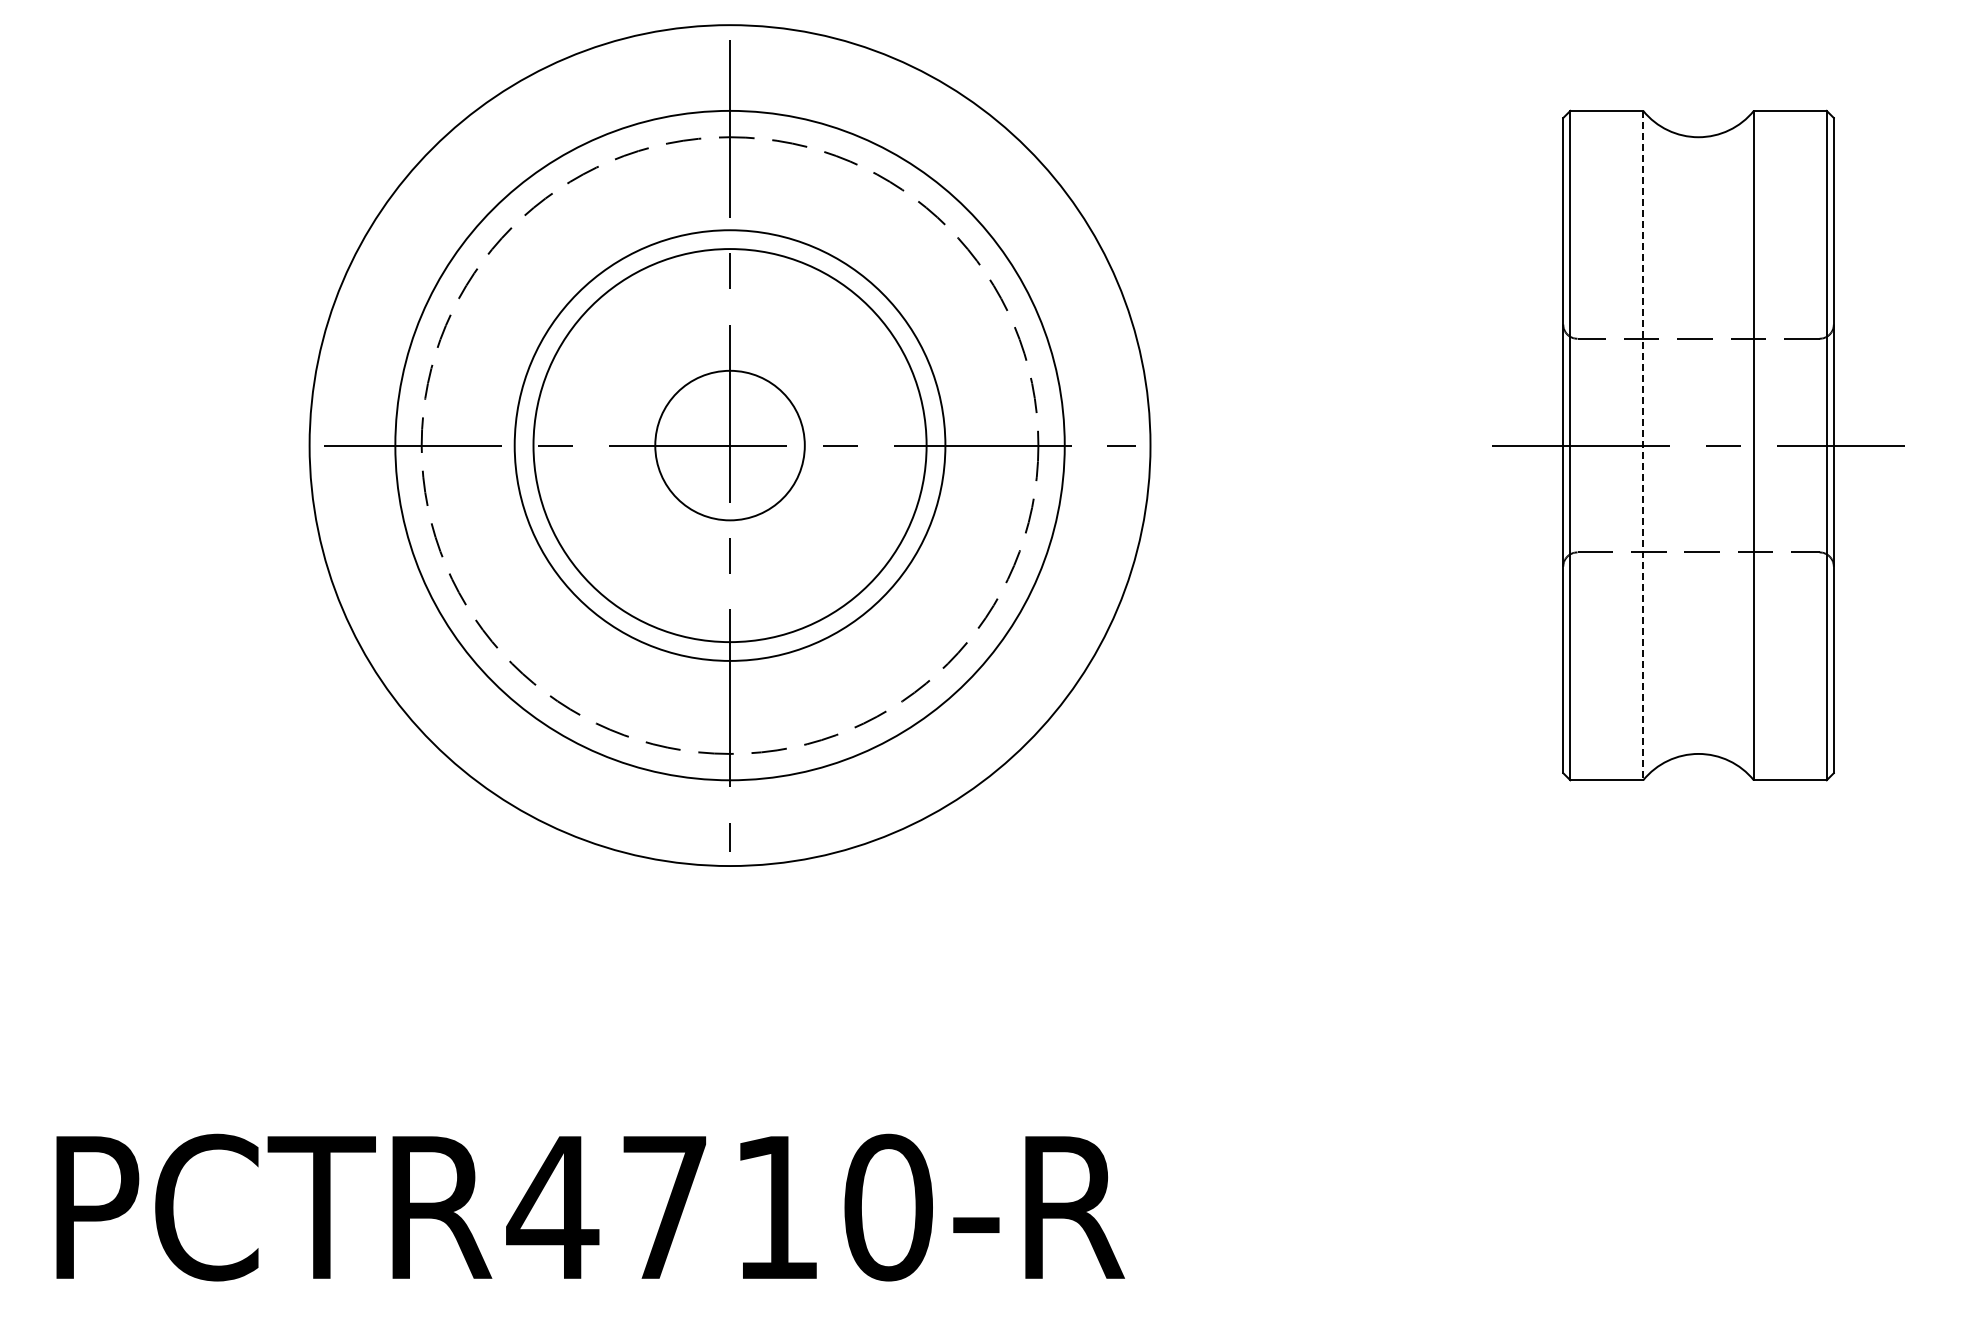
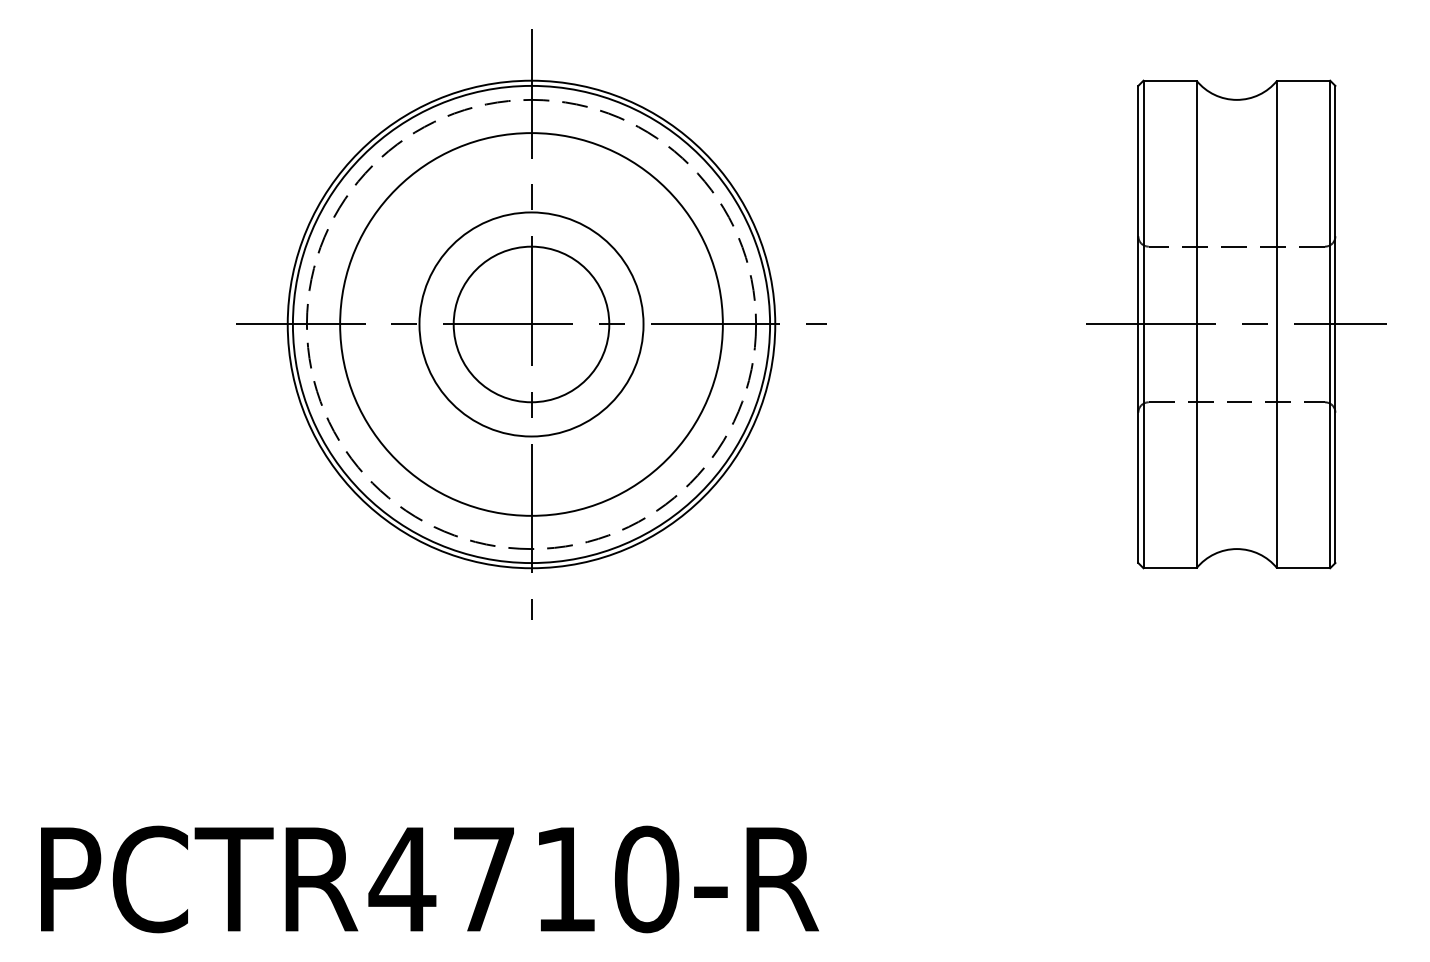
circle: (729, 445) -> (531, 324), size x0.62
circle: (729, 445) -> (531, 324), size x0.71
circle: (729, 445) -> (531, 324), size x1.43
circle: (729, 445) -> (531, 324), size x1.67
line: (1643, 445) -> (1196, 324), dashed -> solid

